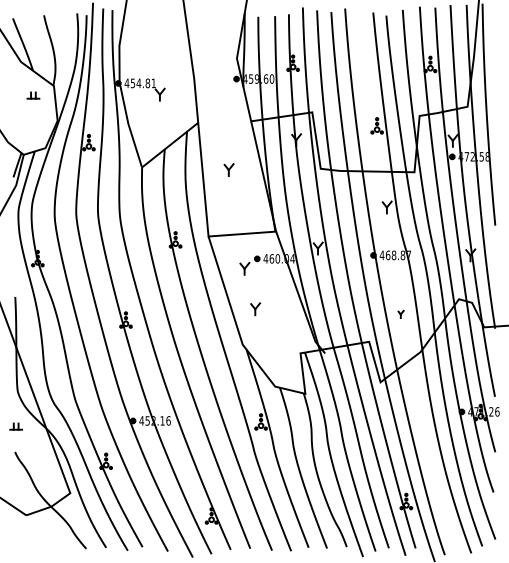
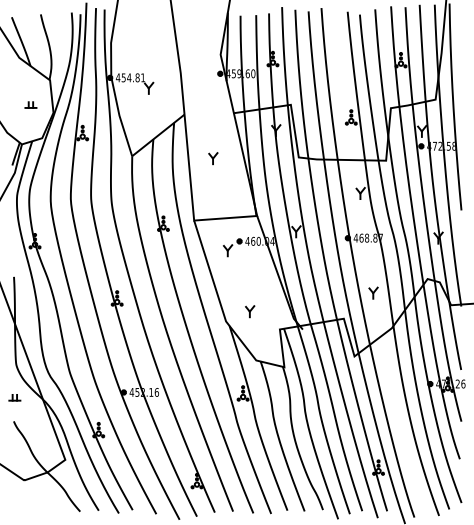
part: (33, 95) -> (31, 104), moved
part: (255, 309) -> (250, 311), moved
part: (400, 314) -> (373, 293), size x1.67

